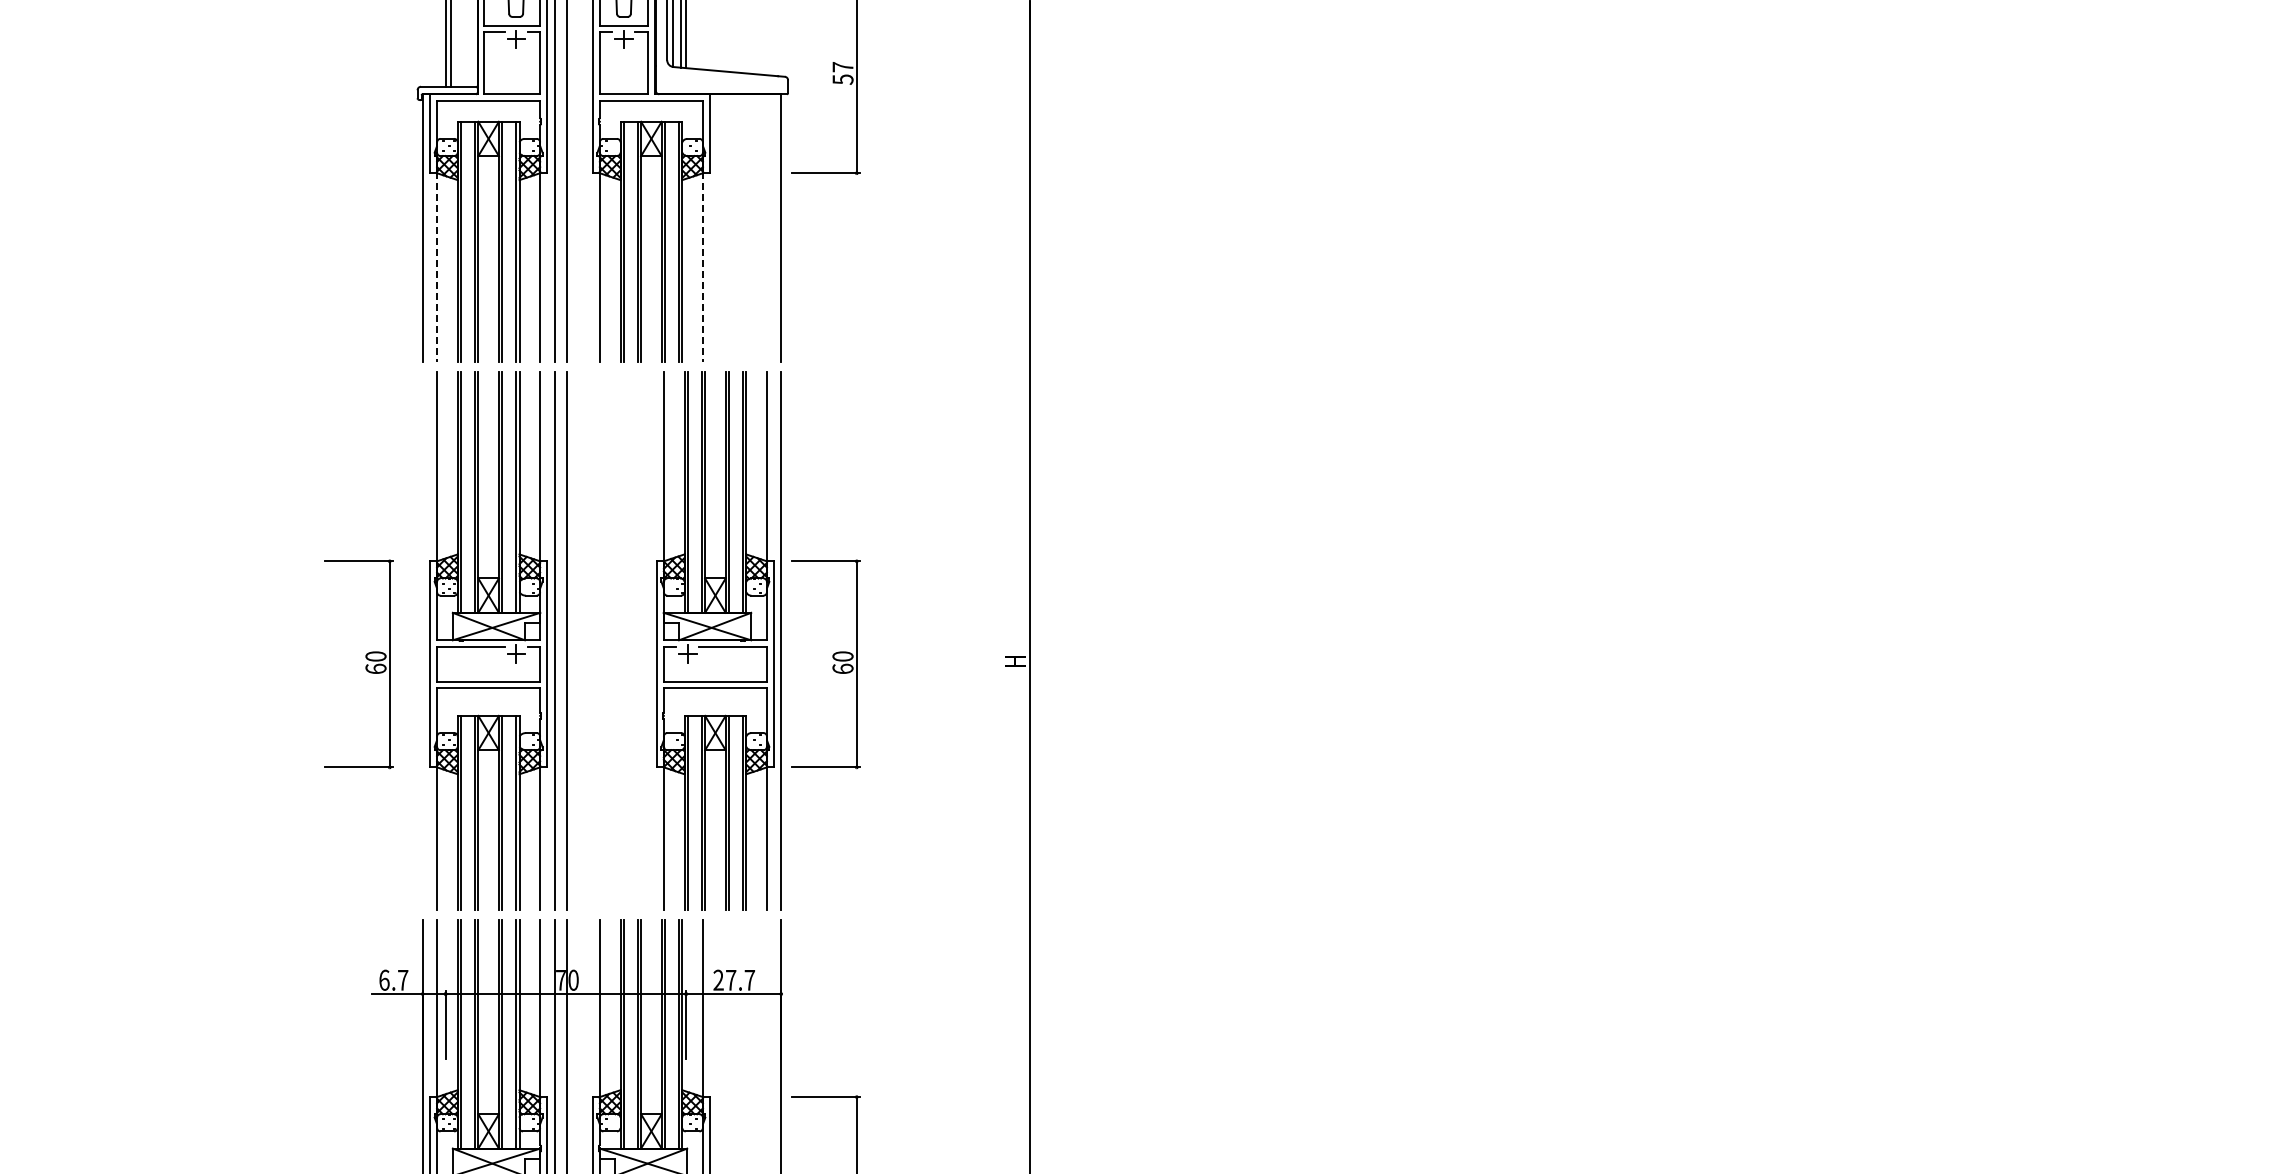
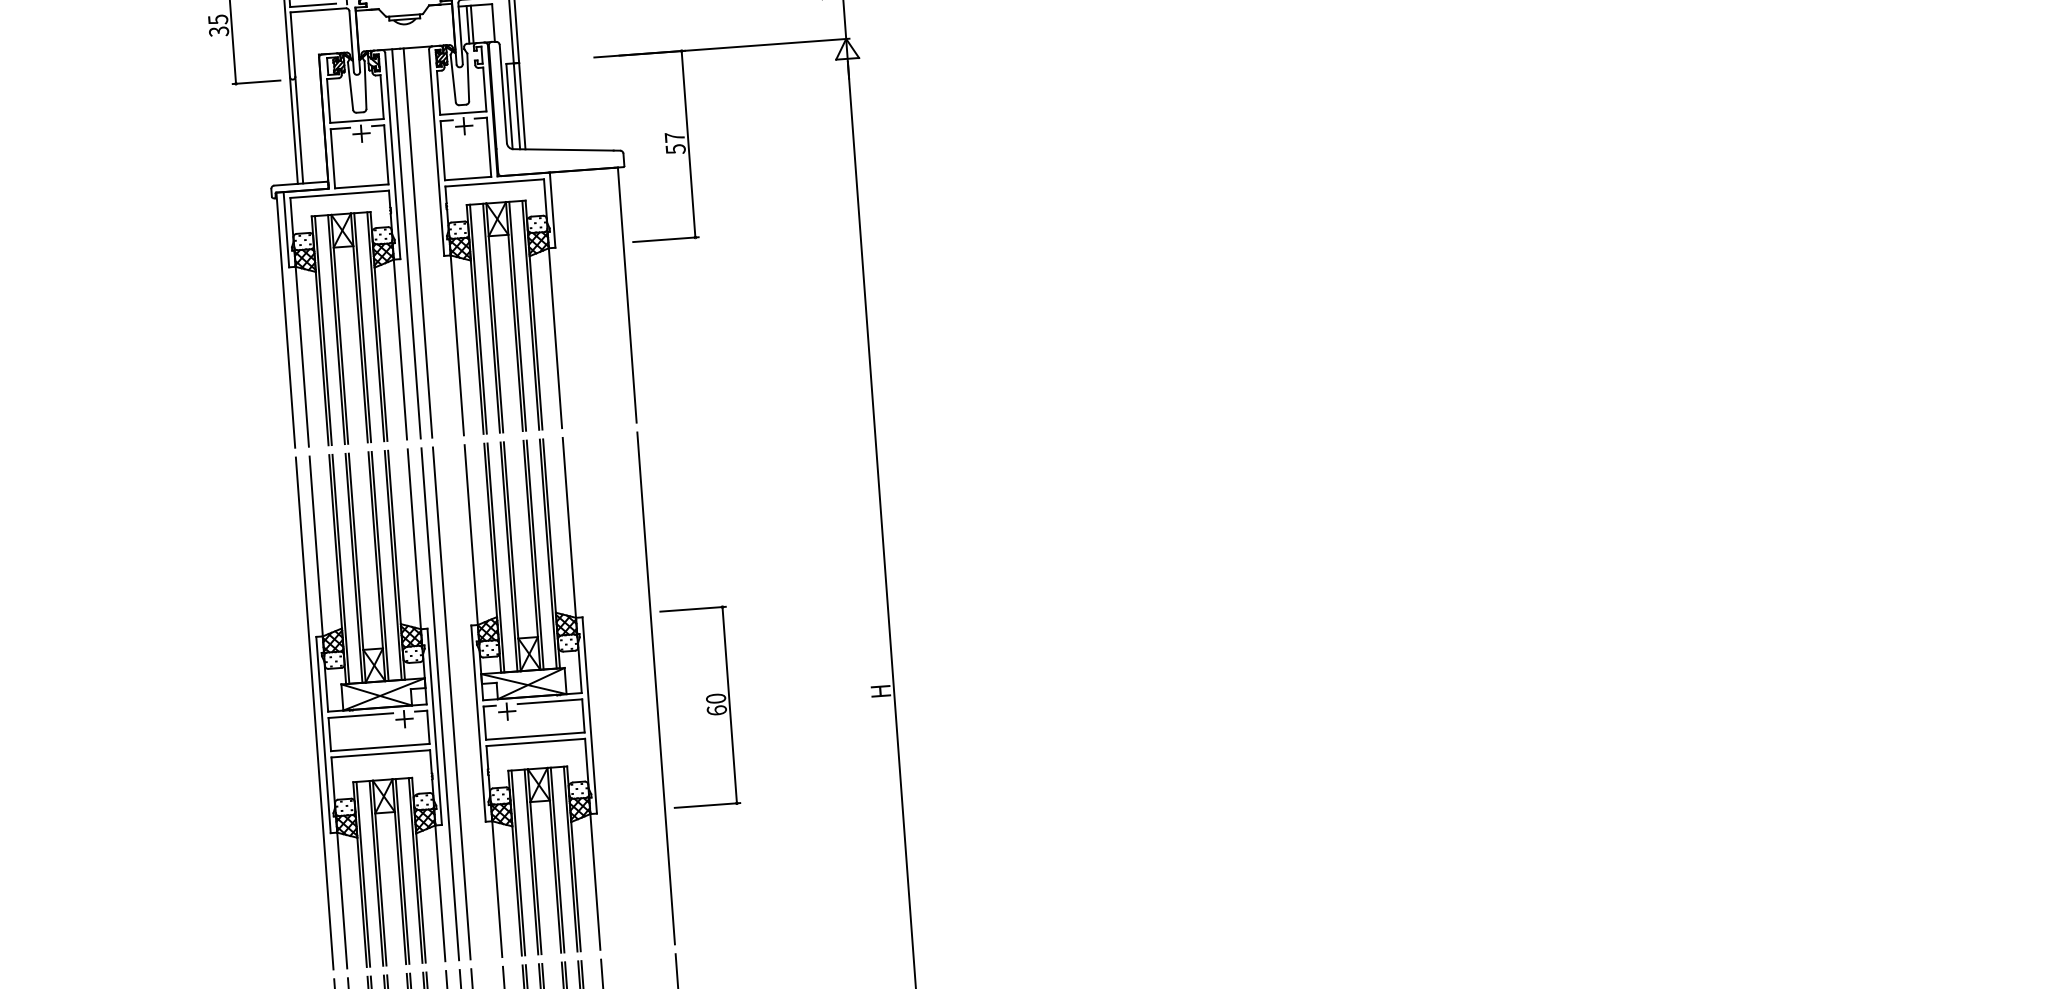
line: (437, 267) -> (302, 356), dashed -> solid
line: (702, 267) -> (555, 338), dashed -> solid
line: (422, 640) -> (314, 712), added
part: (715, 640) -> (532, 696), moved
part: (365, 666) -> (262, 741), removed

